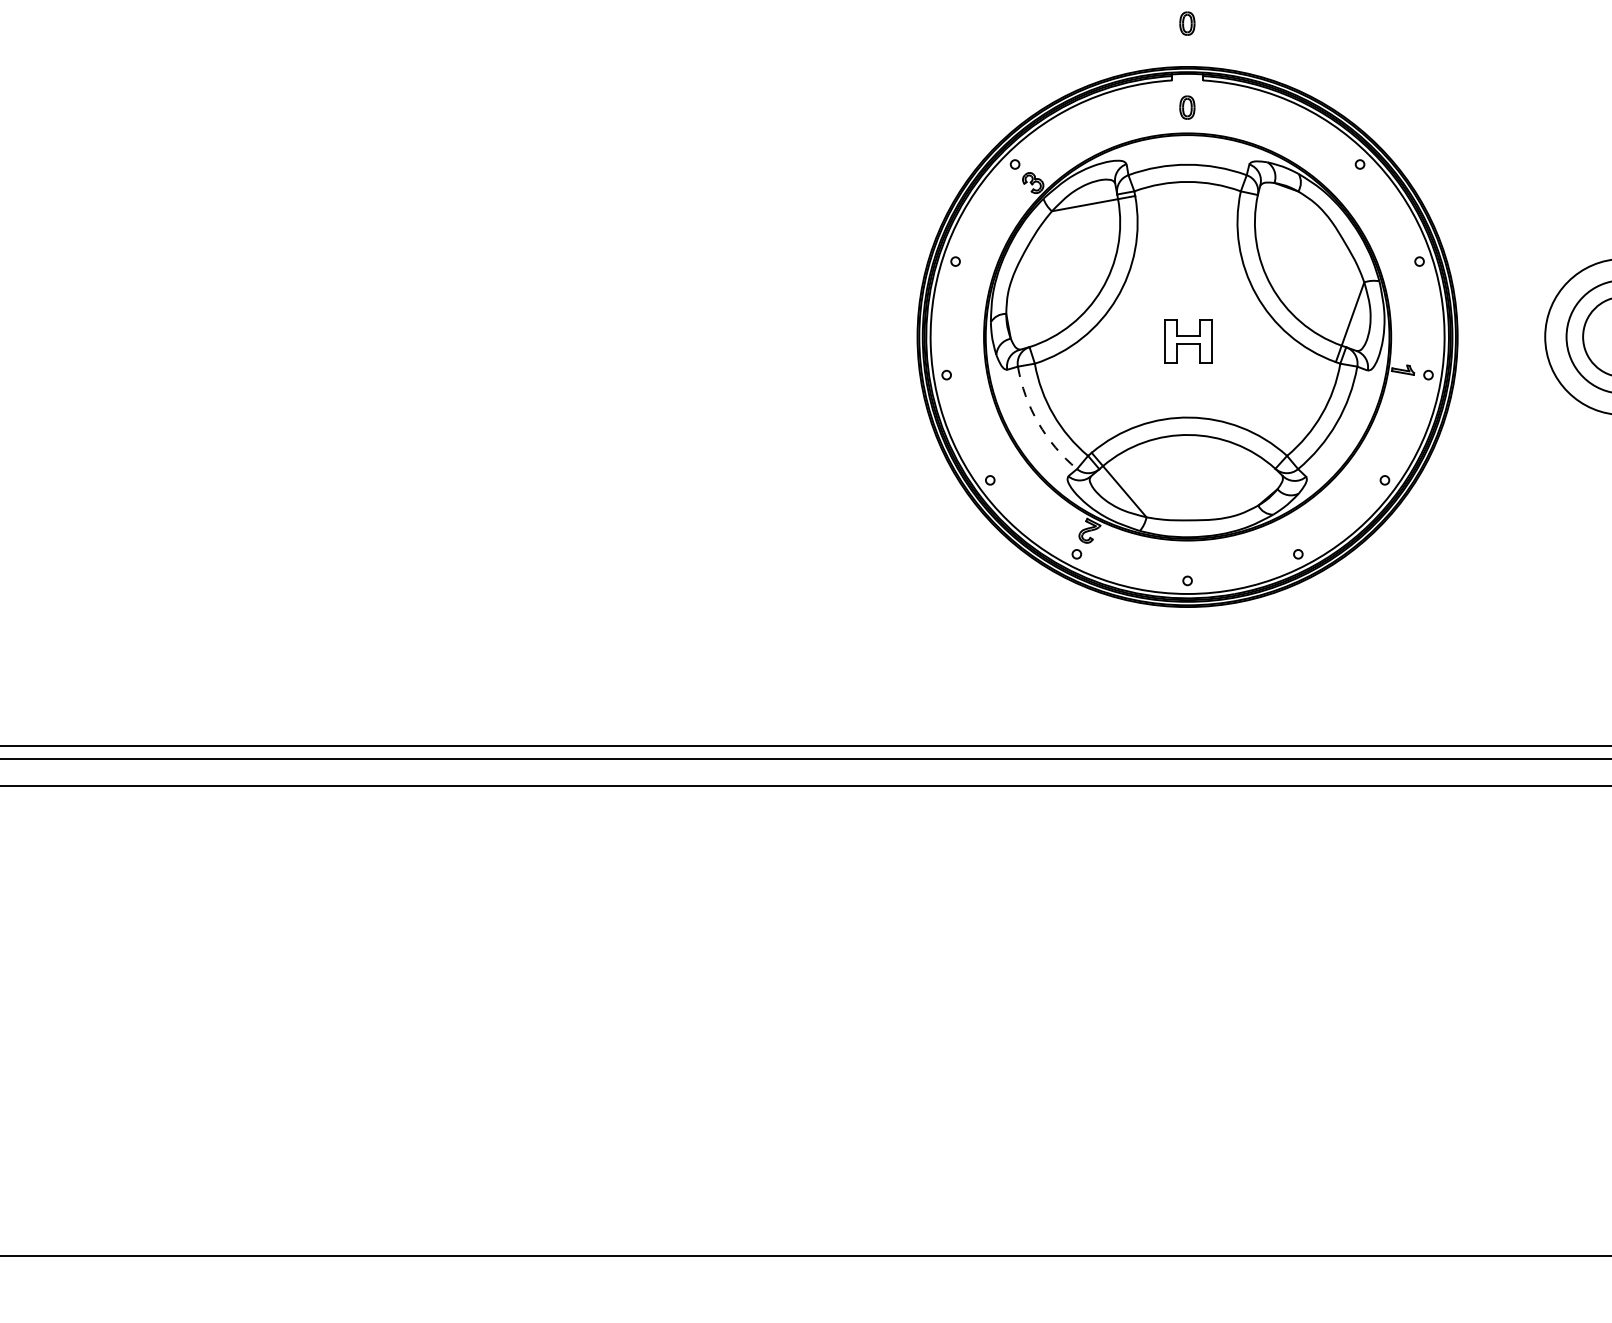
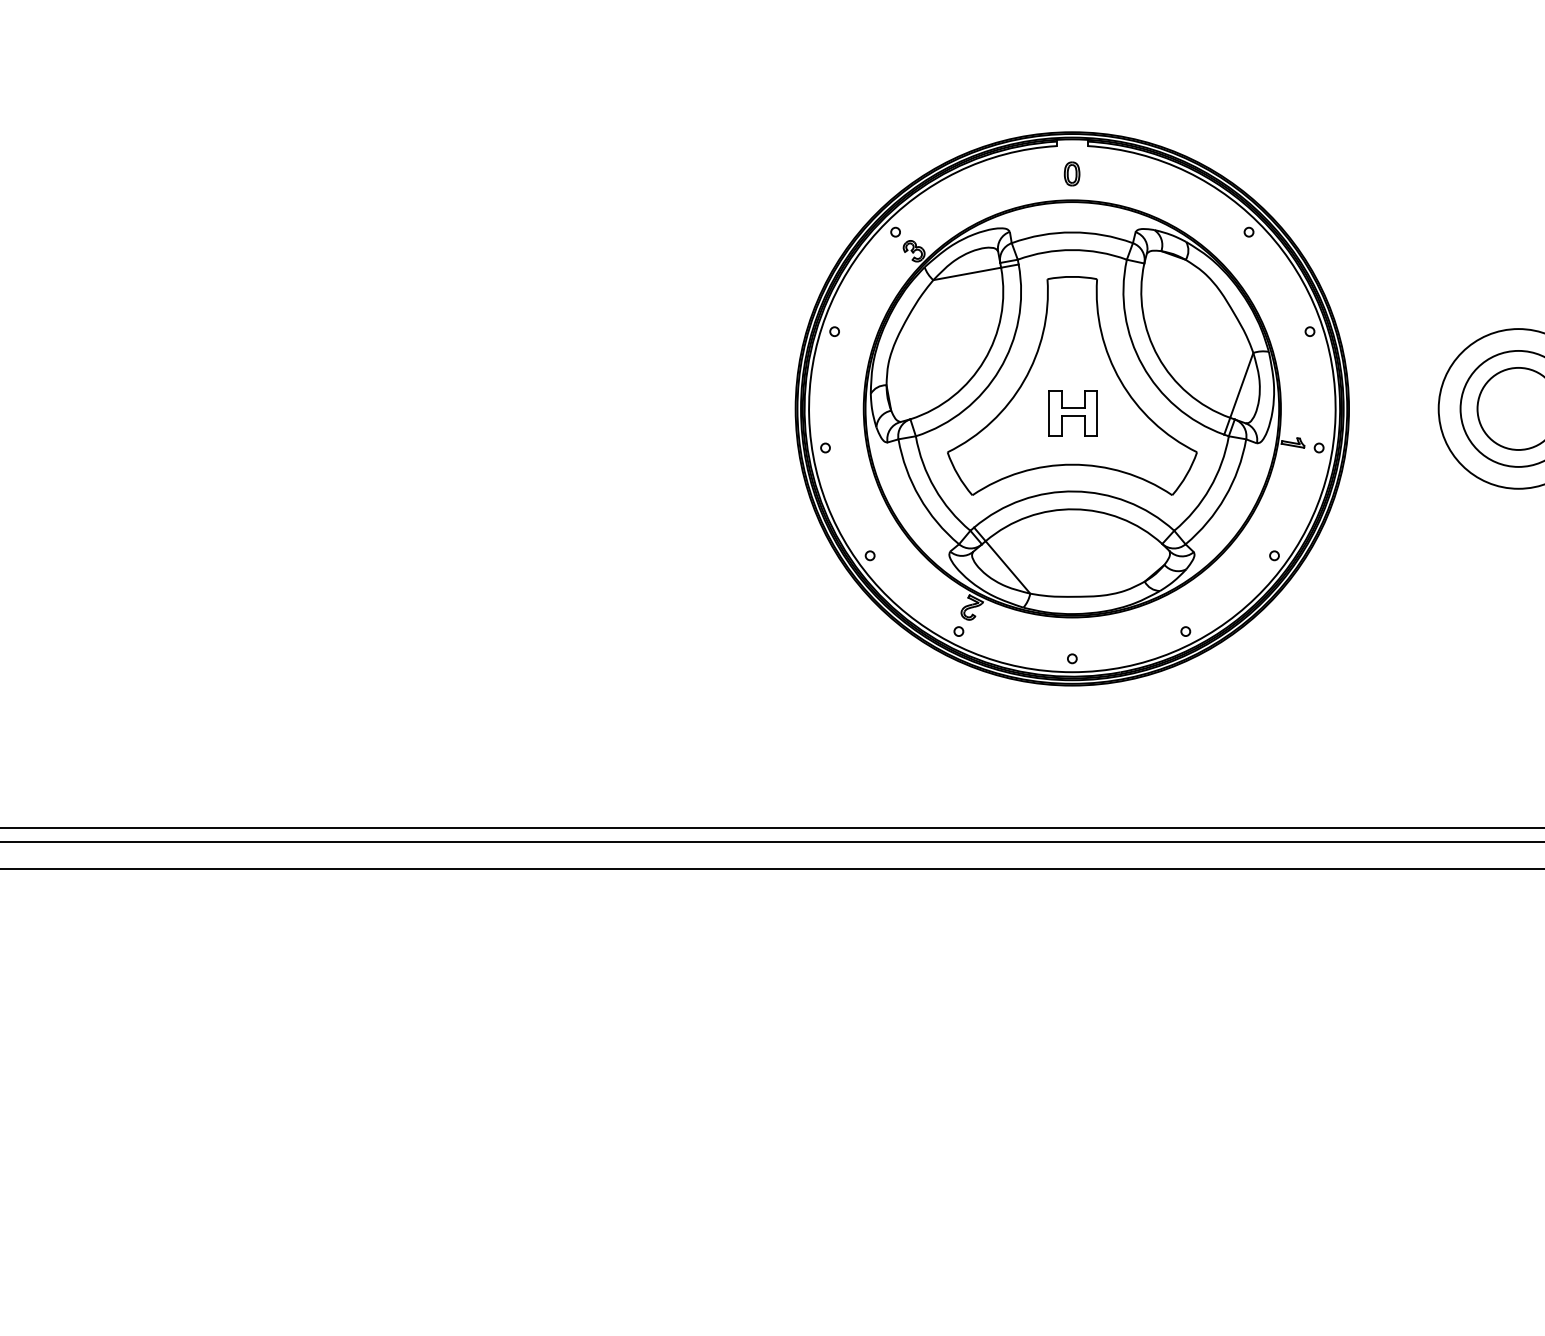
part: (1187, 23) -> (1072, 87), removed
part: (1187, 314) -> (1072, 385), added
arc: (1038, 423) -> (919, 497), dashed -> solid

